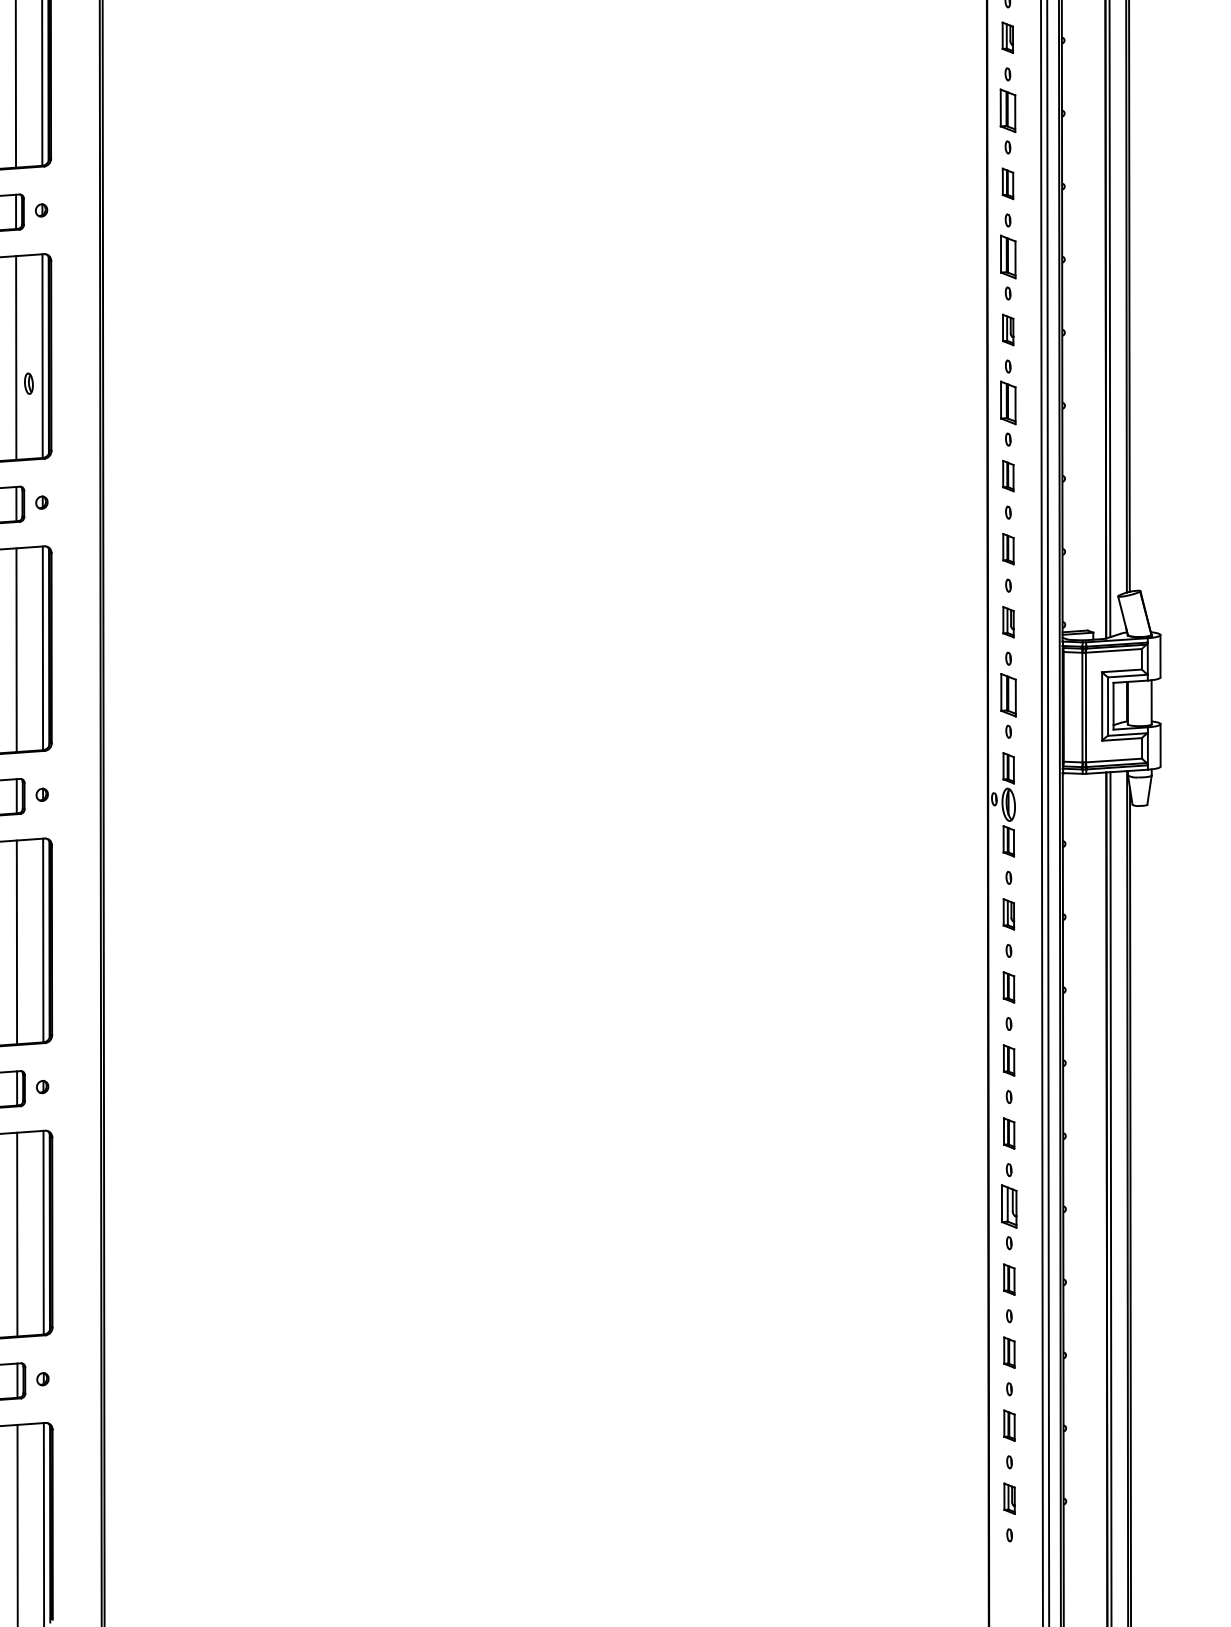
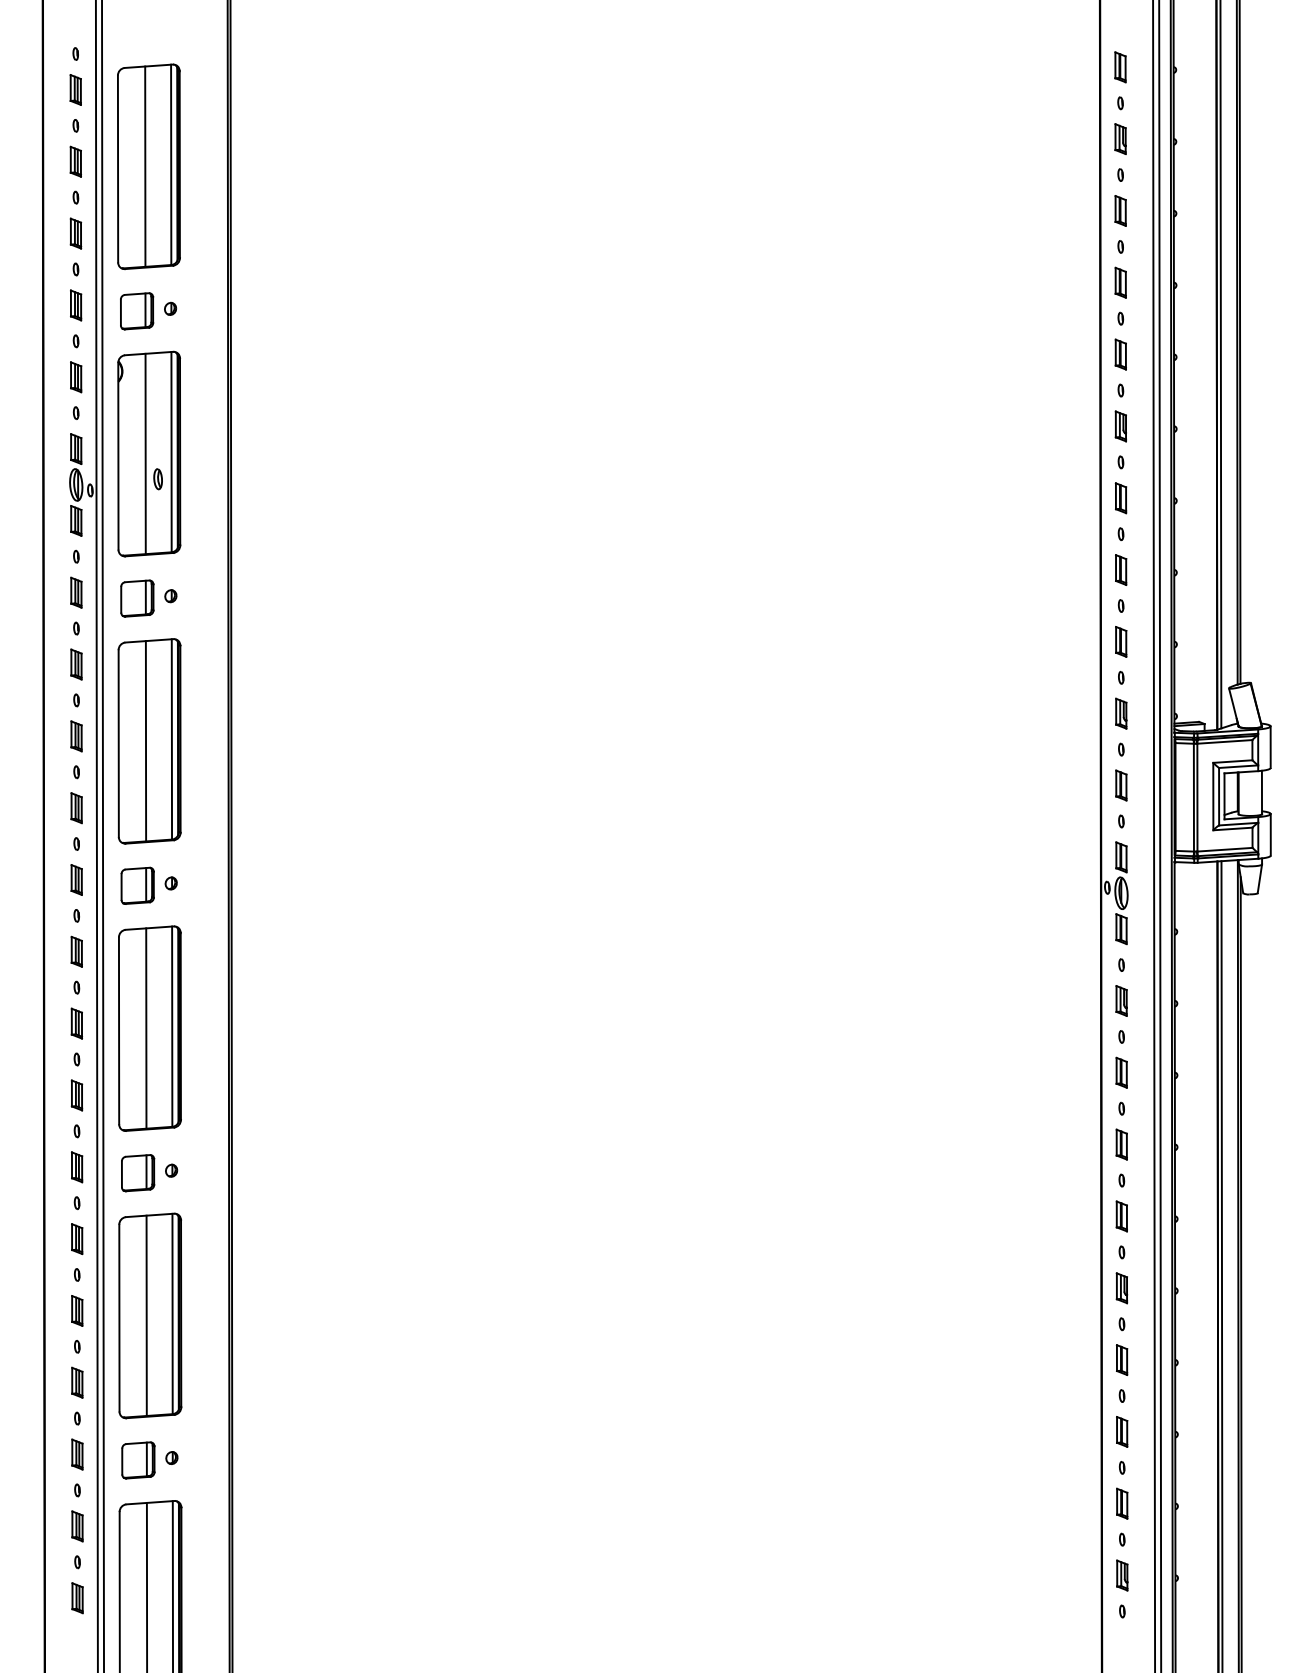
part: (1007, 110) -> (1120, 210), size x0.71
part: (1007, 256) -> (1120, 354), size x0.71
part: (1007, 403) -> (1120, 498), size x0.71
part: (1008, 695) -> (1121, 785), size x0.71
part: (1008, 1206) -> (1121, 1288), size x0.71

